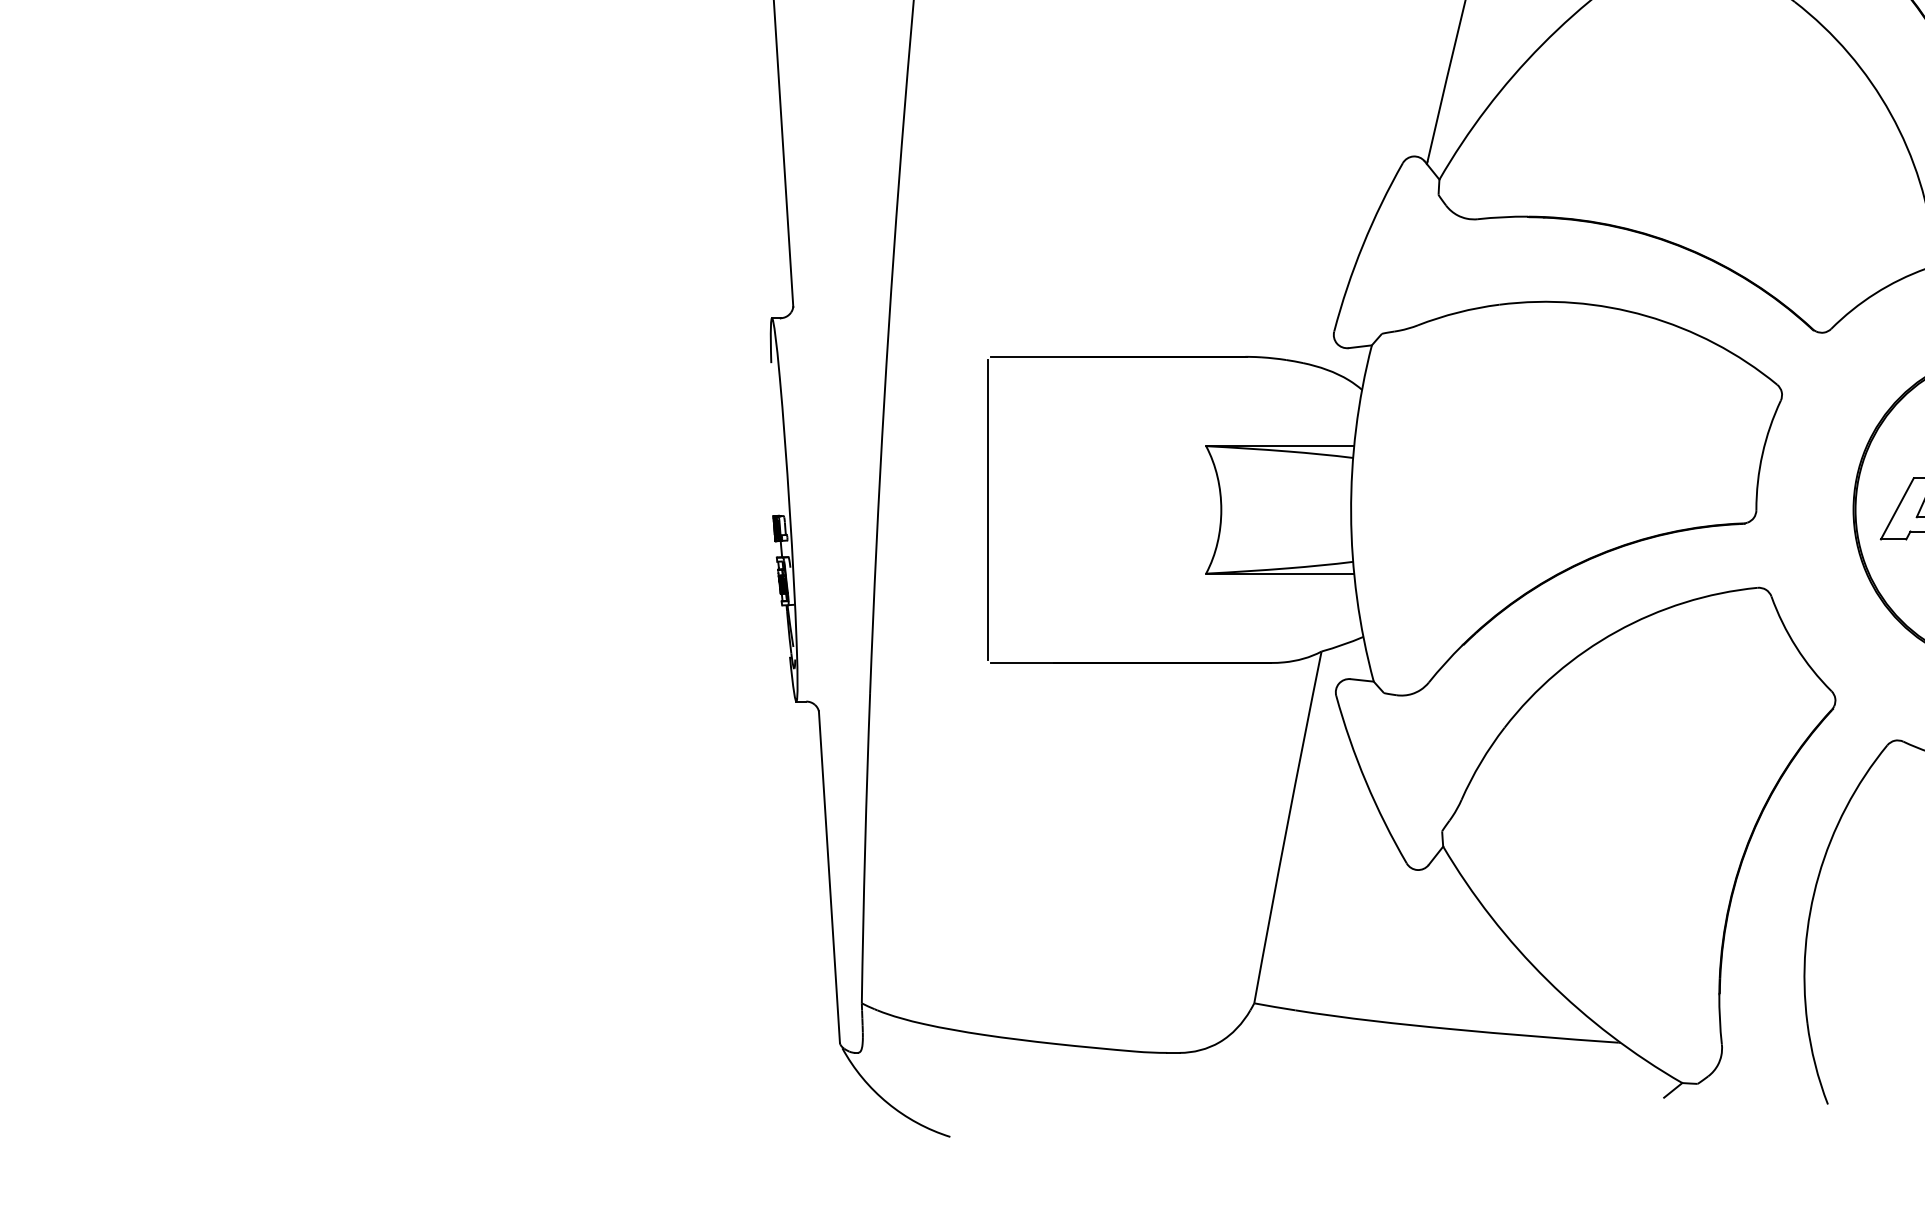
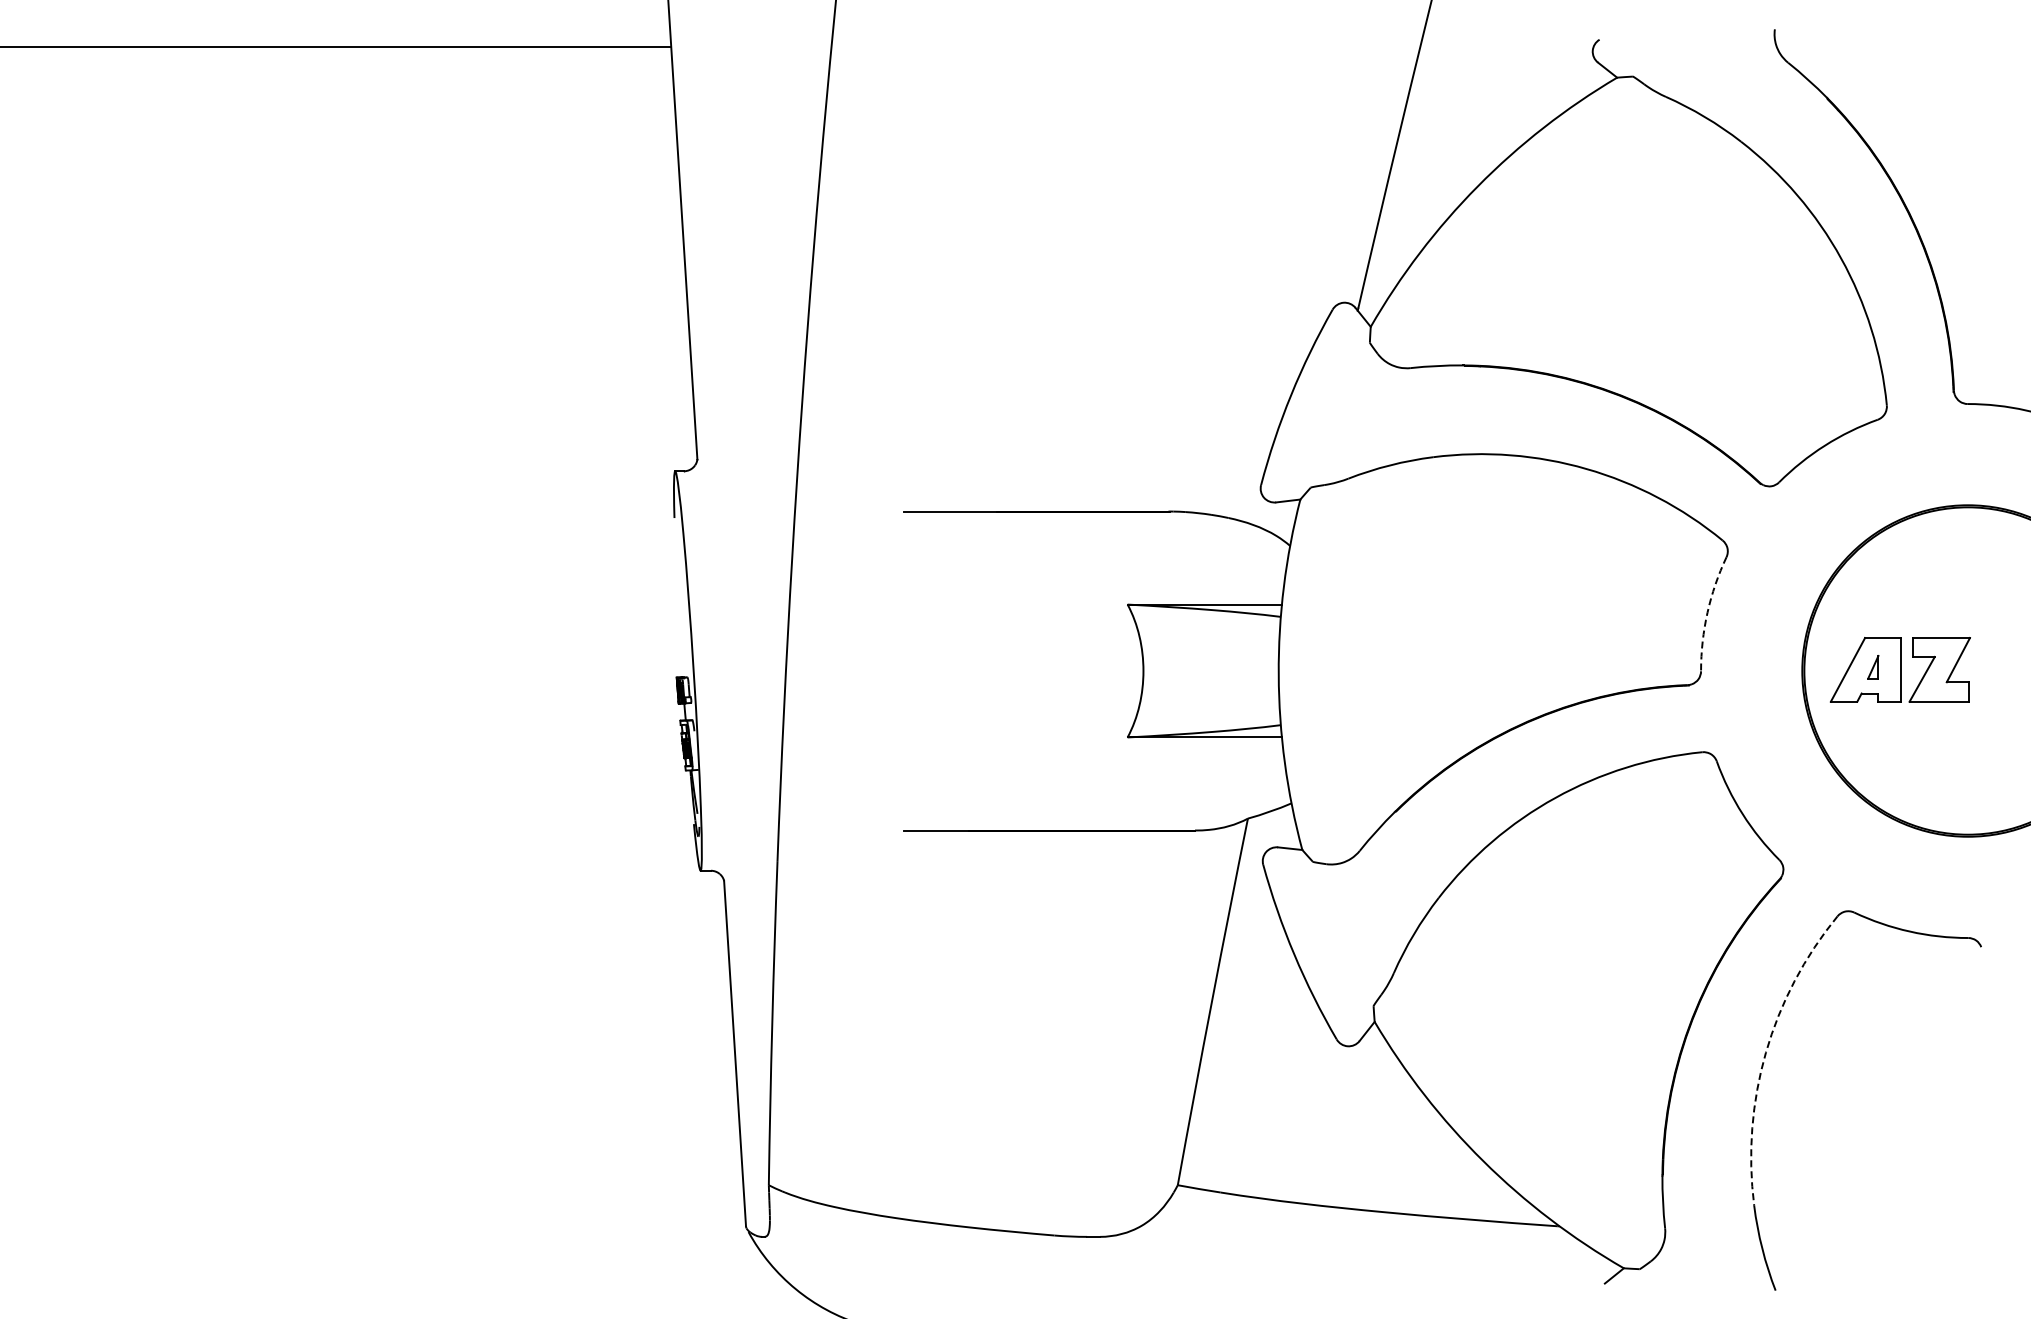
arc: (1762, 453) -> (1707, 612), solid -> dashed
line: (988, 510) -> (900, 671), removed
arc: (1818, 875) -> (1765, 1052), solid -> dashed

